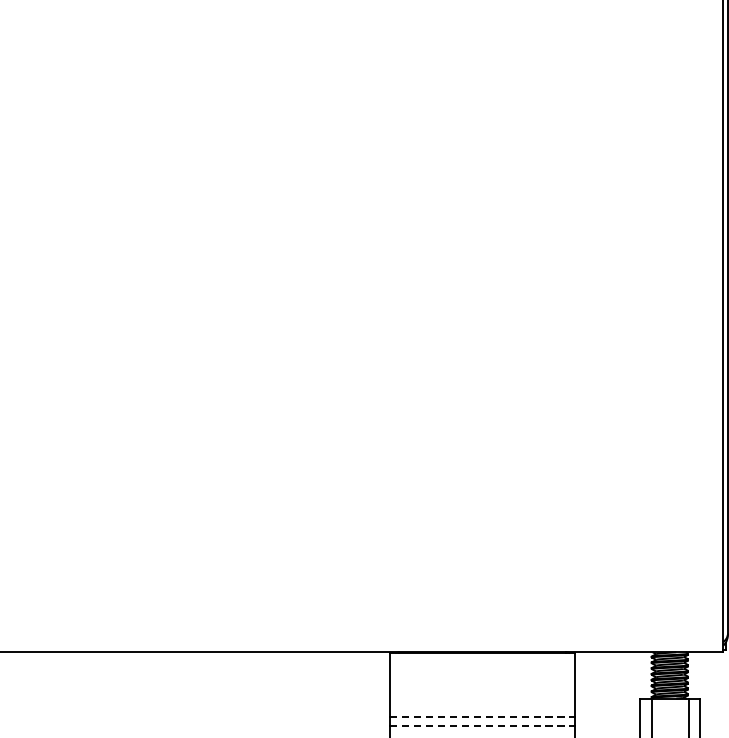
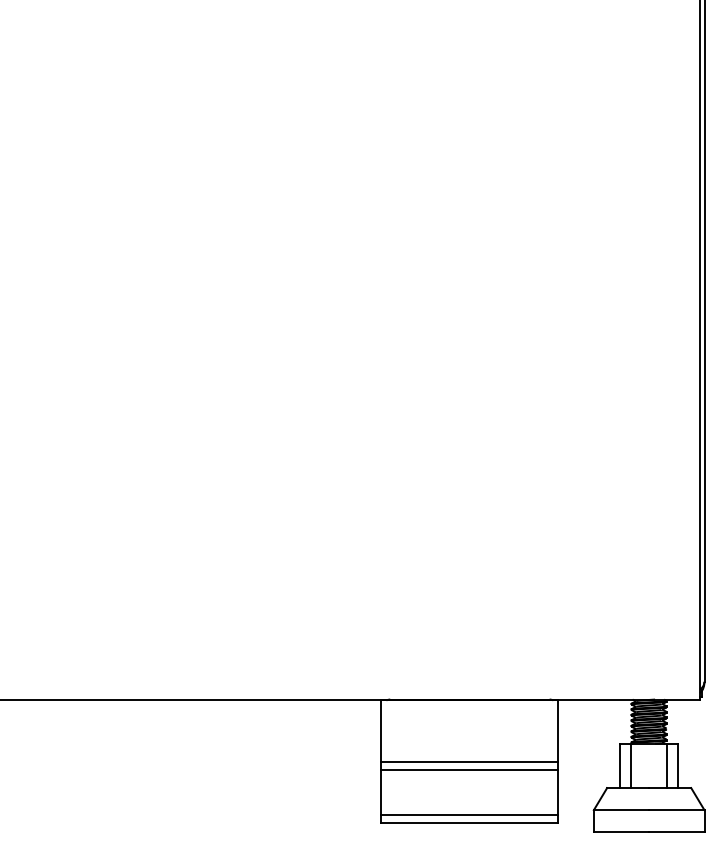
line: (482, 717) -> (469, 761), dashed -> solid
line: (482, 725) -> (469, 769), dashed -> solid

